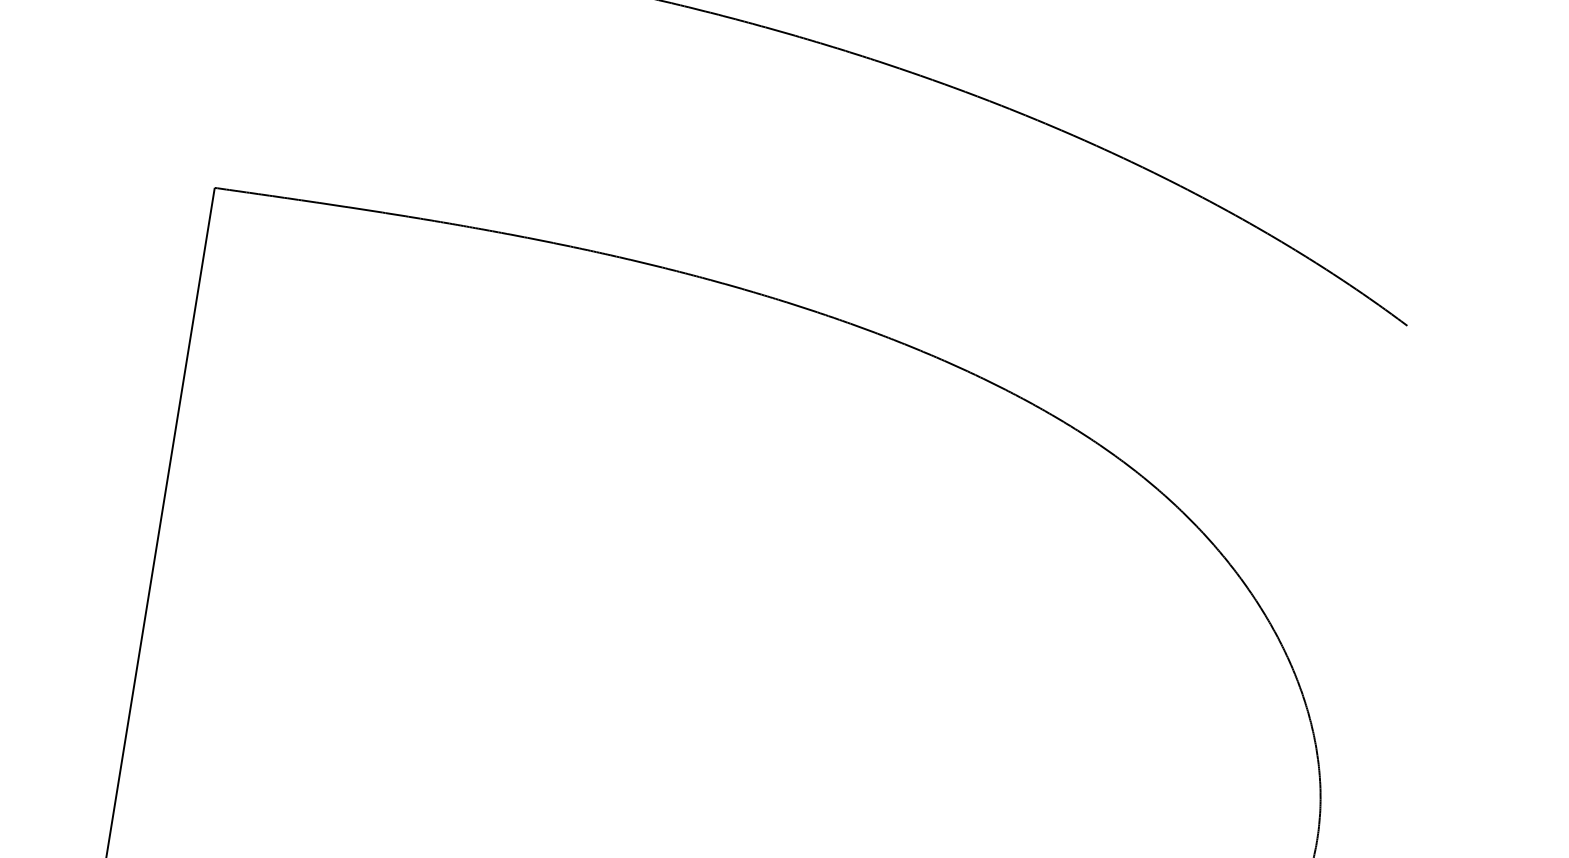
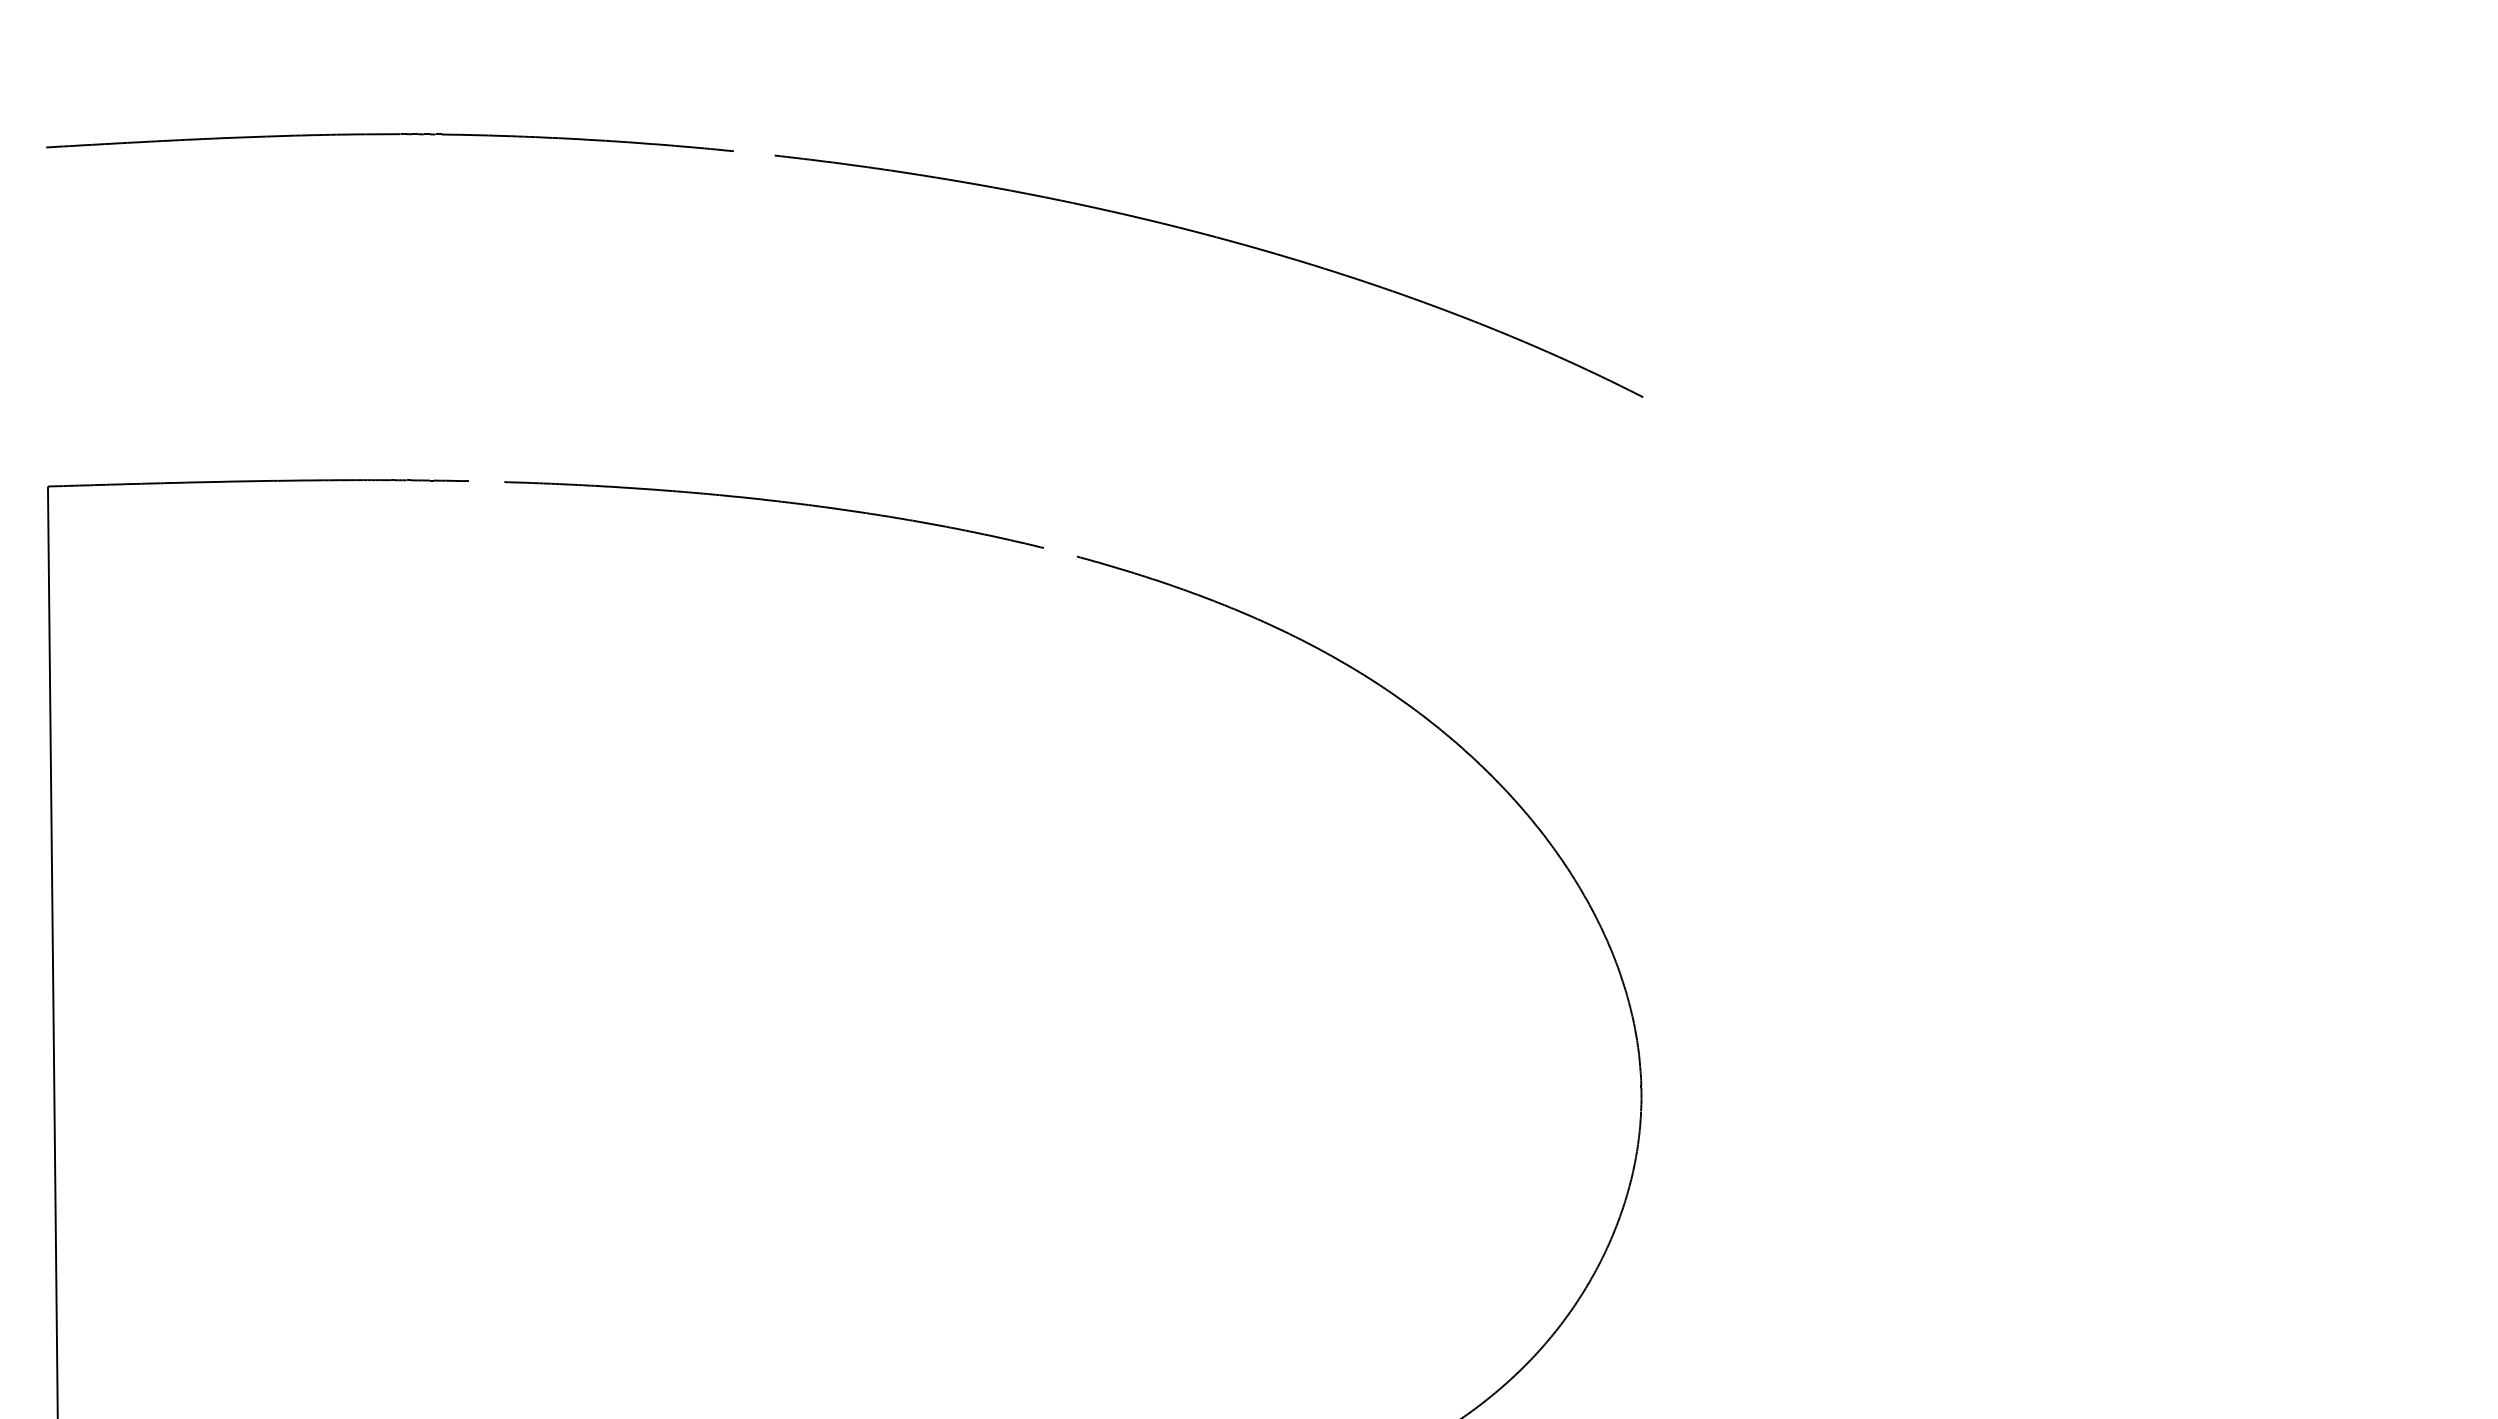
line: (779, 31) -> (753, 153), removed
line: (540, 240) -> (486, 481), removed
line: (955, 366) -> (1059, 552), removed

